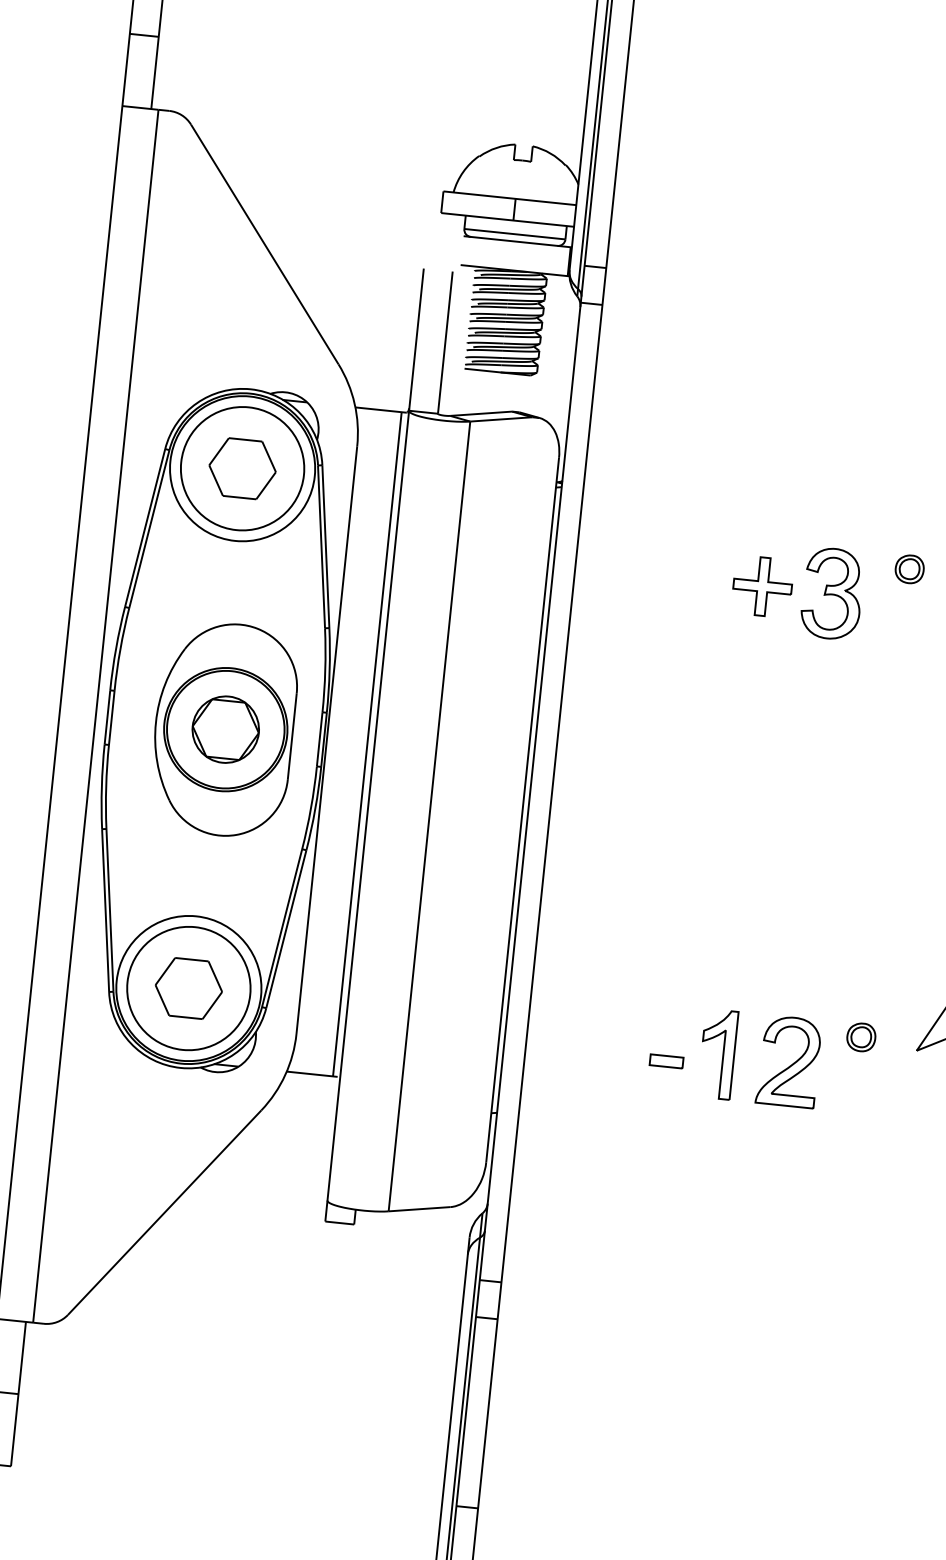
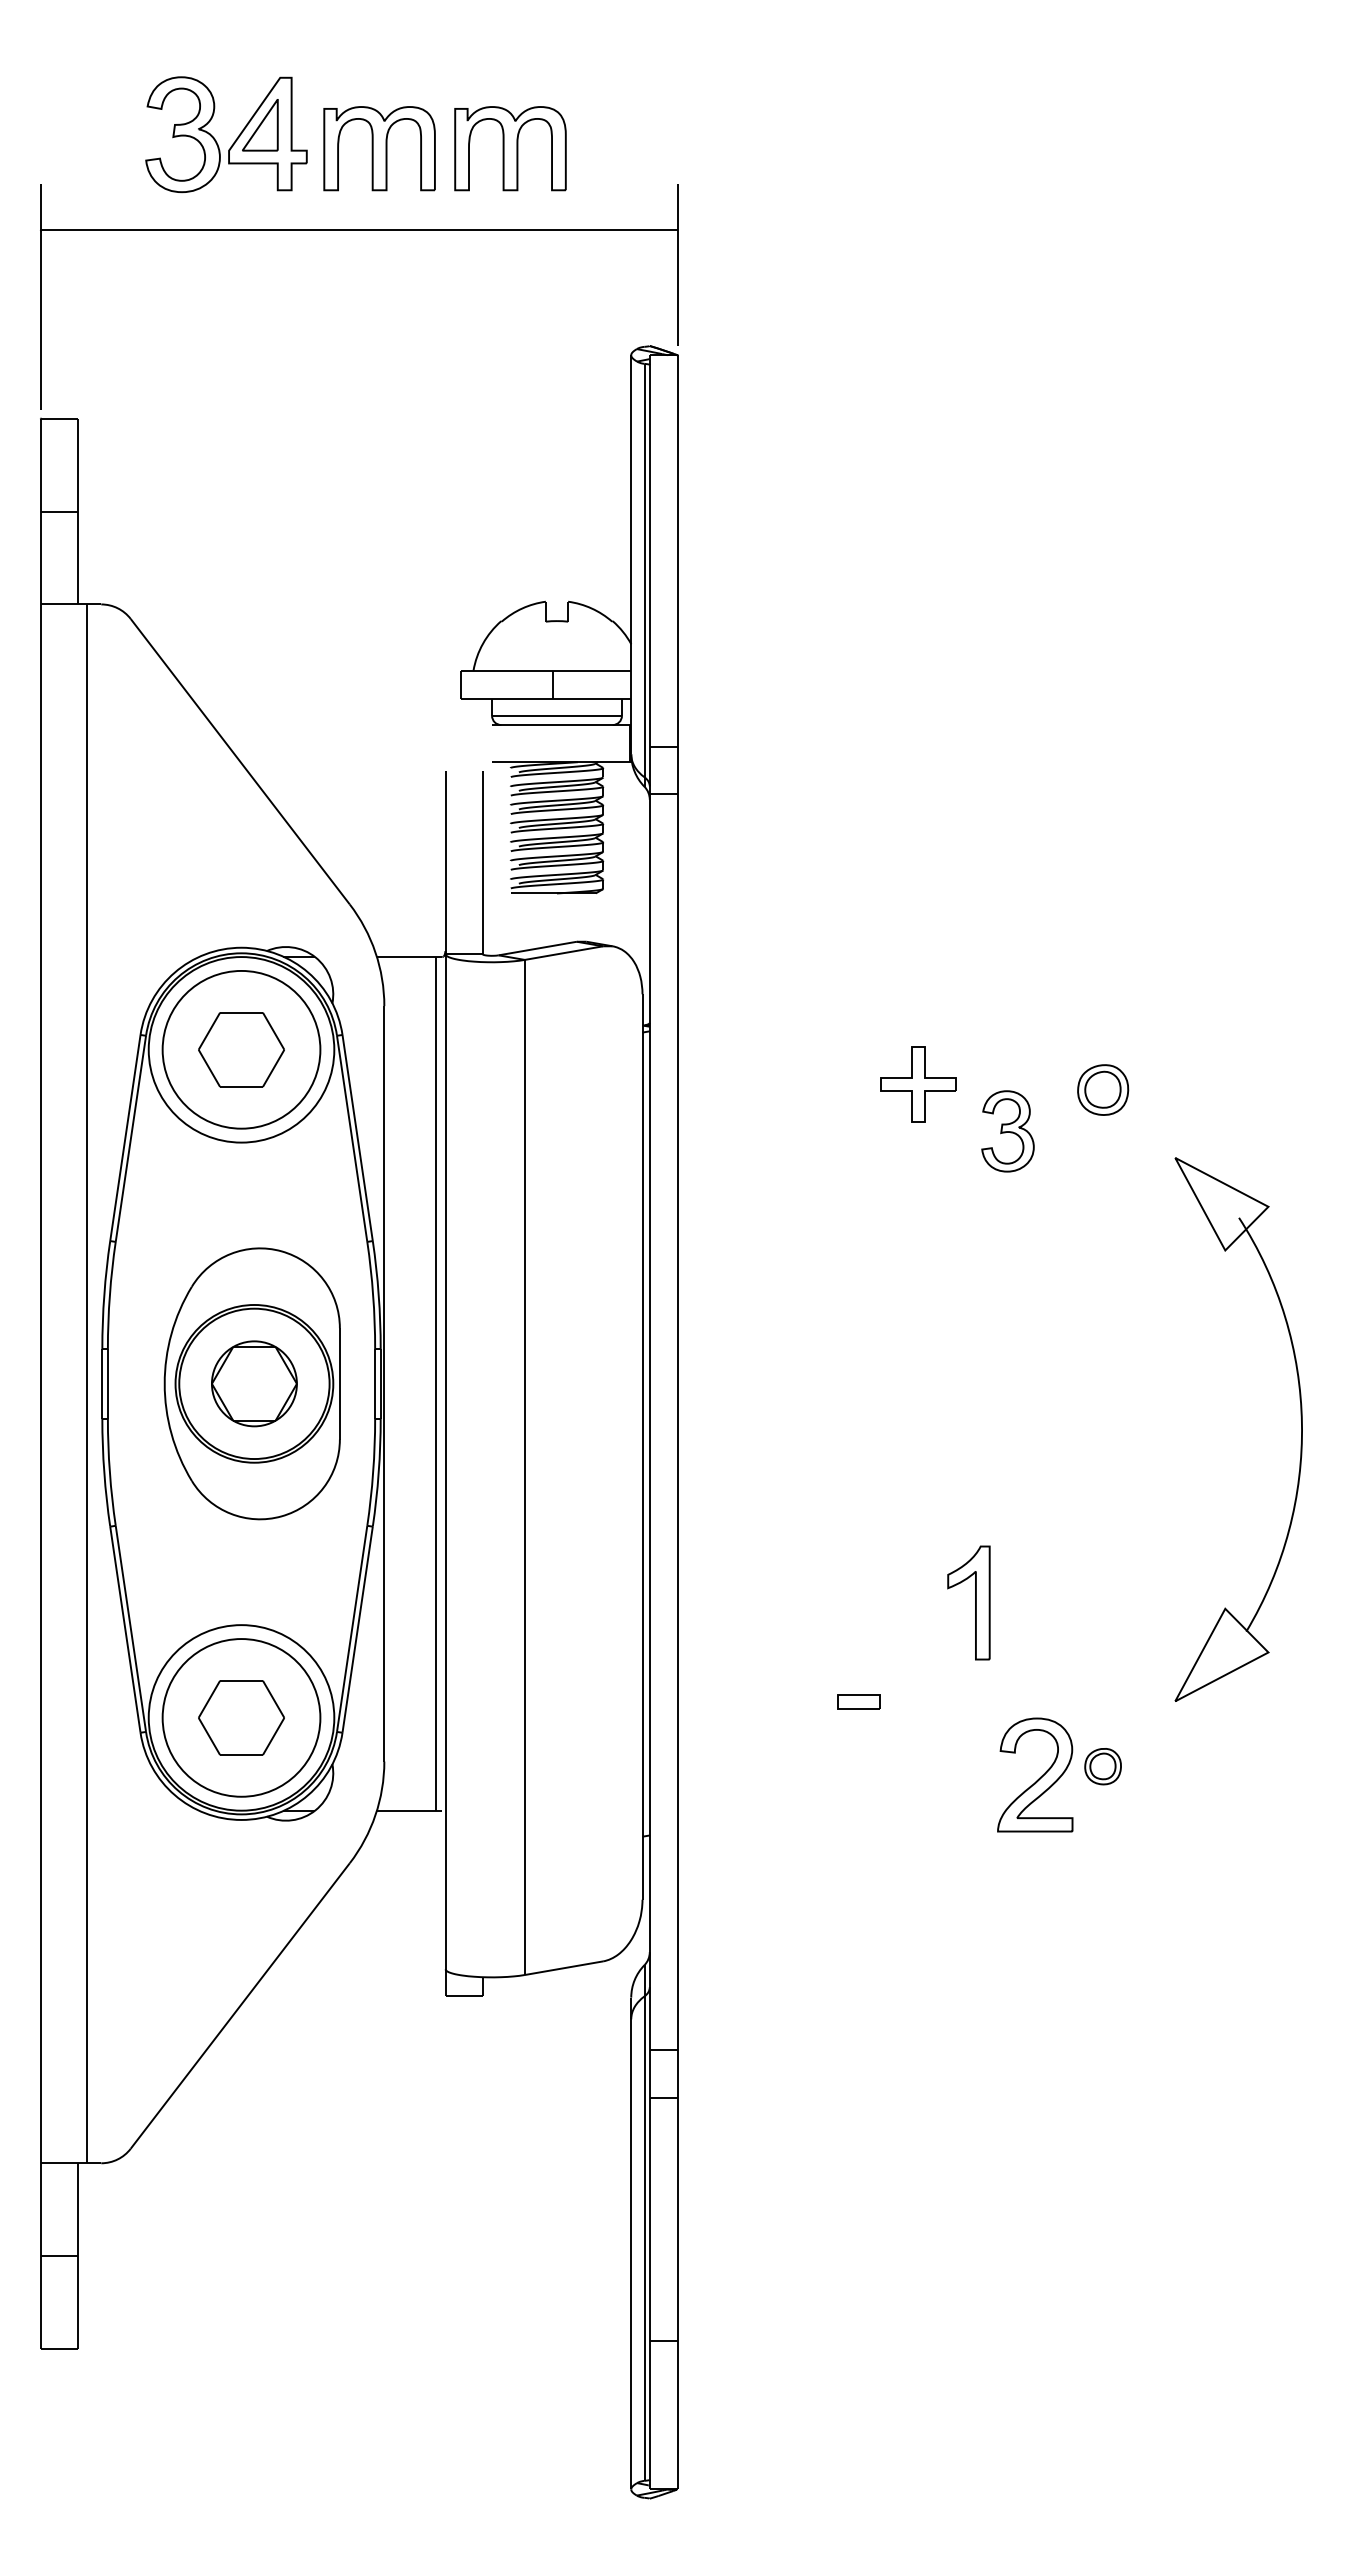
part: (909, 568) -> (1102, 1089), size x1.4
part: (762, 586) -> (918, 1084), moved
part: (832, 593) -> (1007, 1131), size x0.7
part: (860, 1037) -> (1102, 1766), moved
part: (723, 1054) -> (975, 1602), moved
part: (666, 1061) -> (858, 1701), moved
part: (789, 1061) -> (1035, 1774), moved

